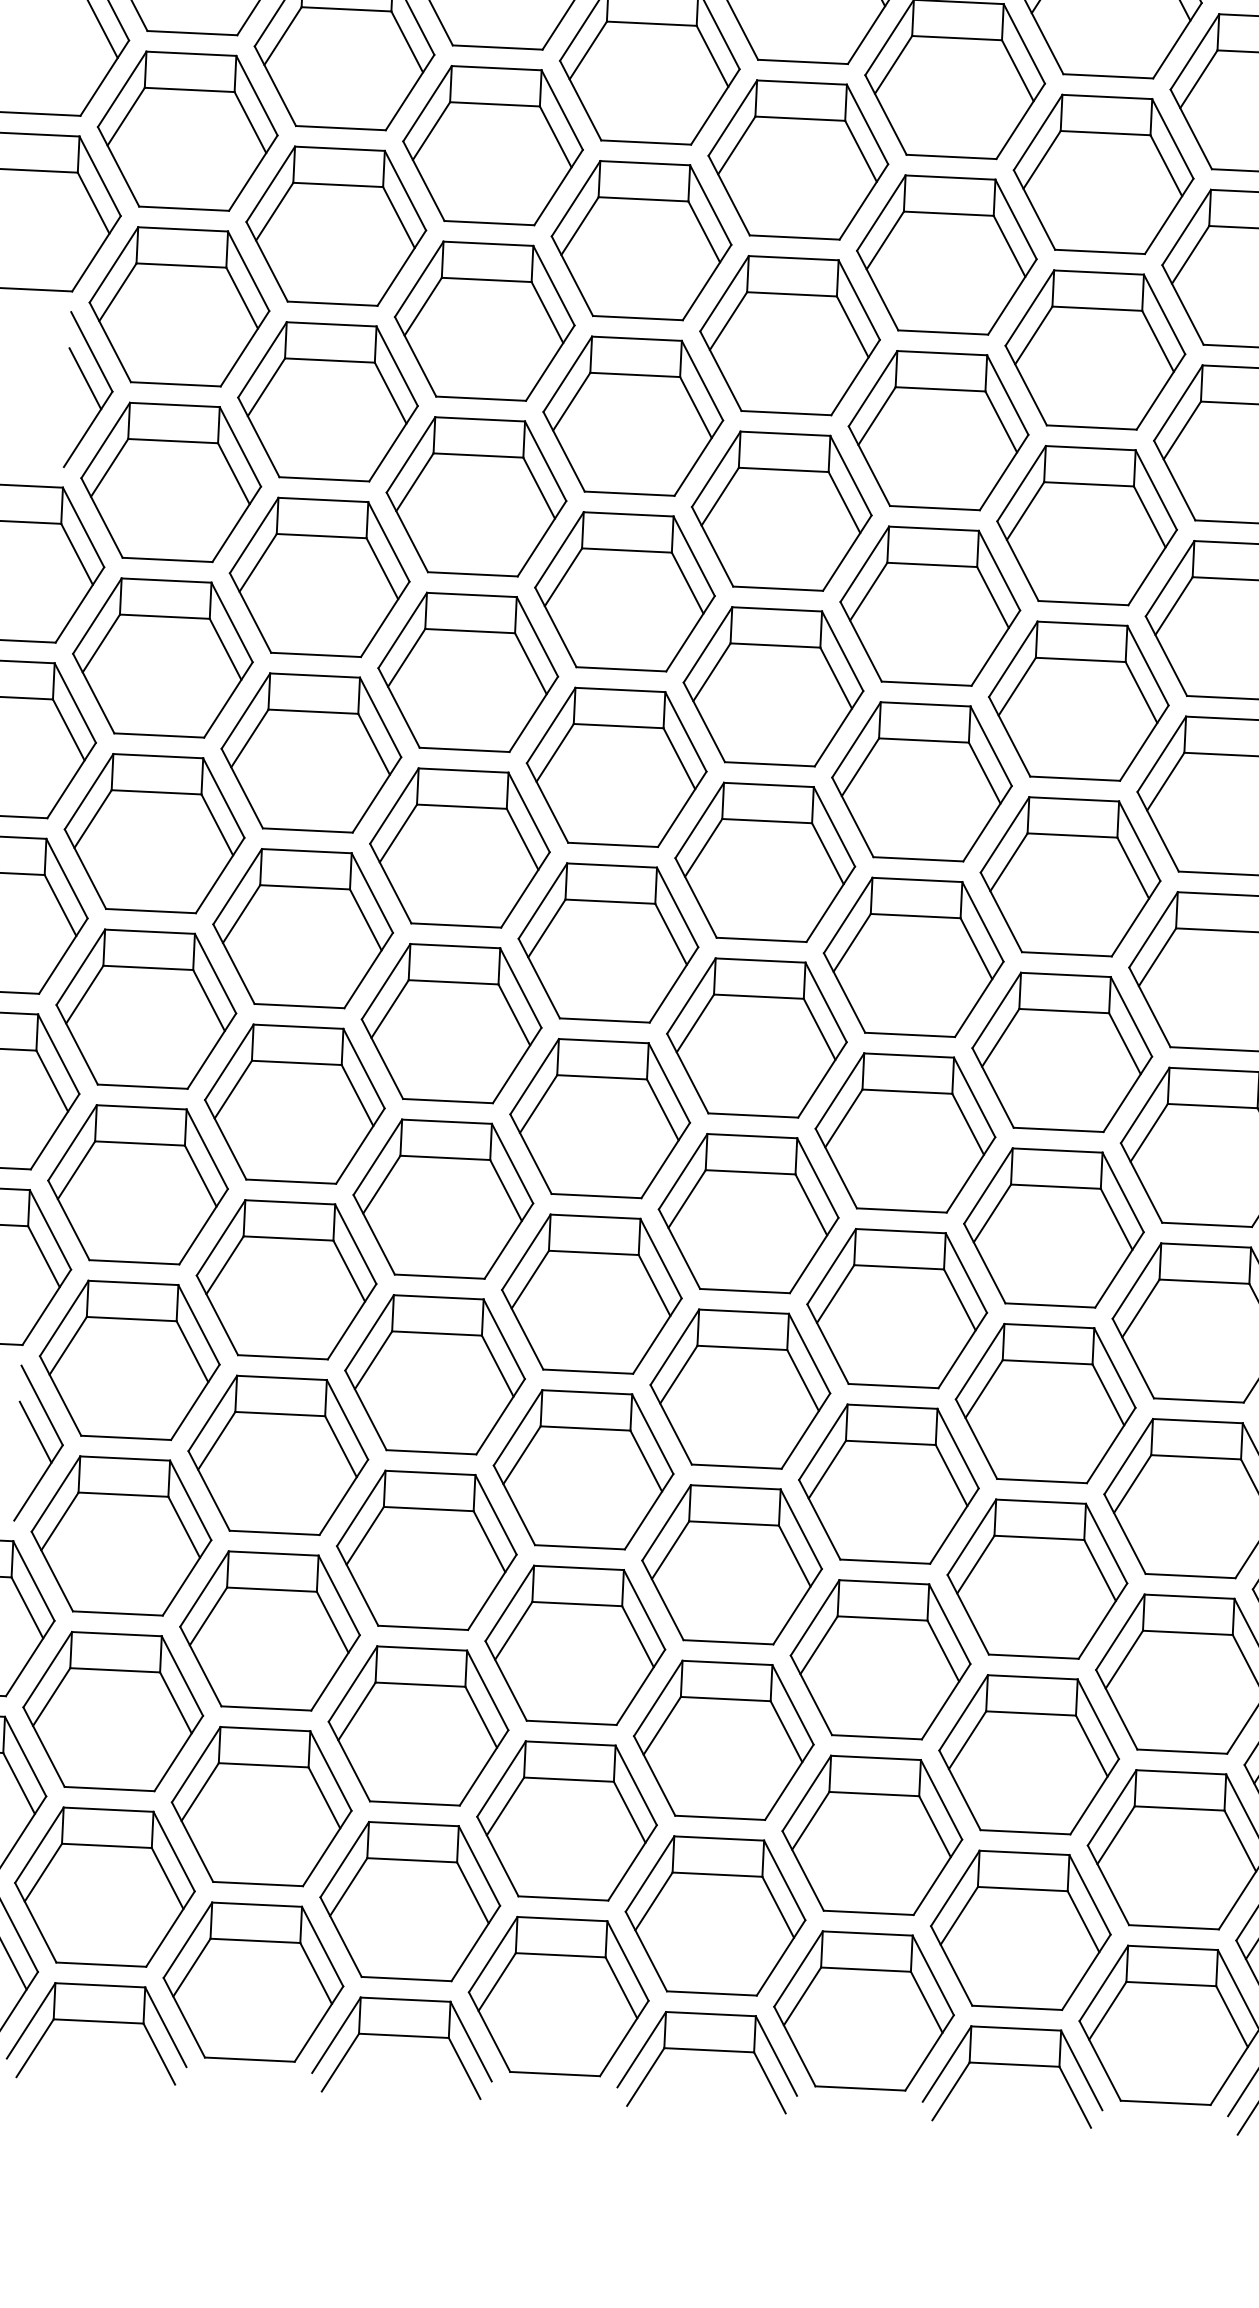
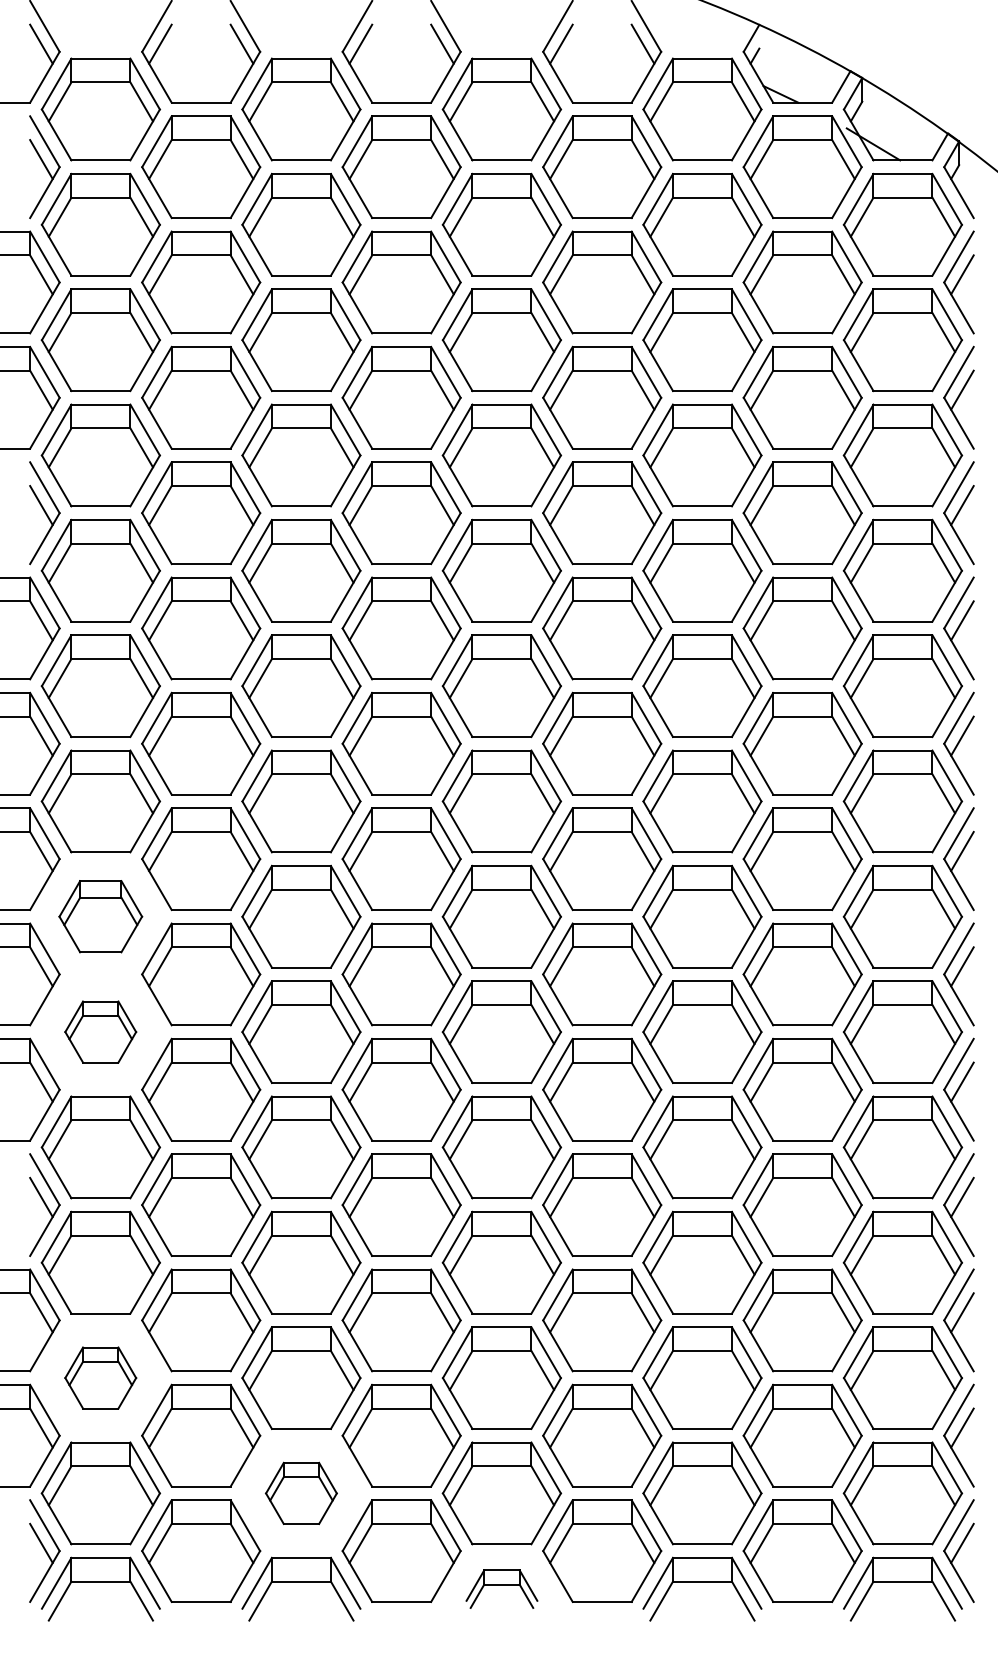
part: (145, 1008) -> (100, 916), size x0.7
part: (137, 1183) -> (100, 1031), size x0.6
part: (112, 1710) -> (100, 1377), size x0.6
part: (410, 1901) -> (301, 1493), size x0.6
part: (708, 2060) -> (501, 1588), size x0.6

